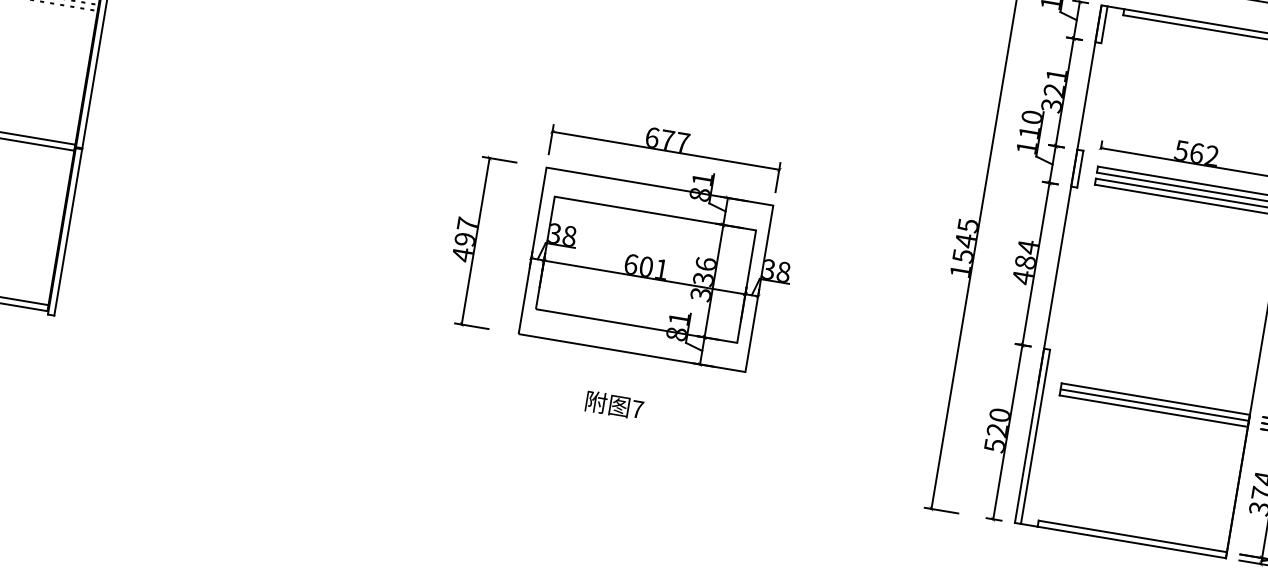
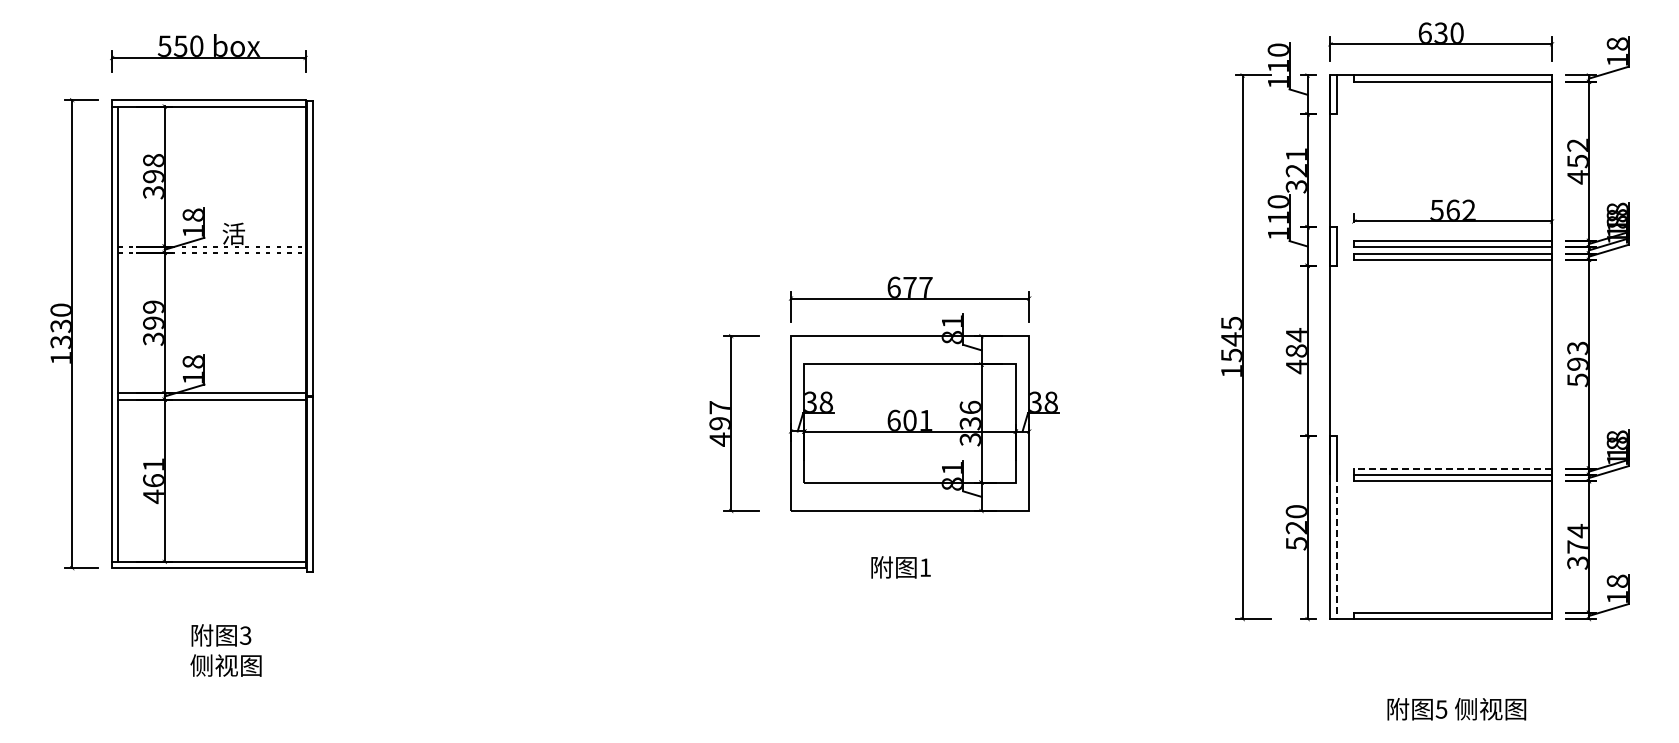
line: (1156, 399) -> (1453, 468), solid -> dashed
text: (637, 409) -> (925, 567), 7 -> 1
line: (1032, 455) -> (1336, 547), solid -> dashed

